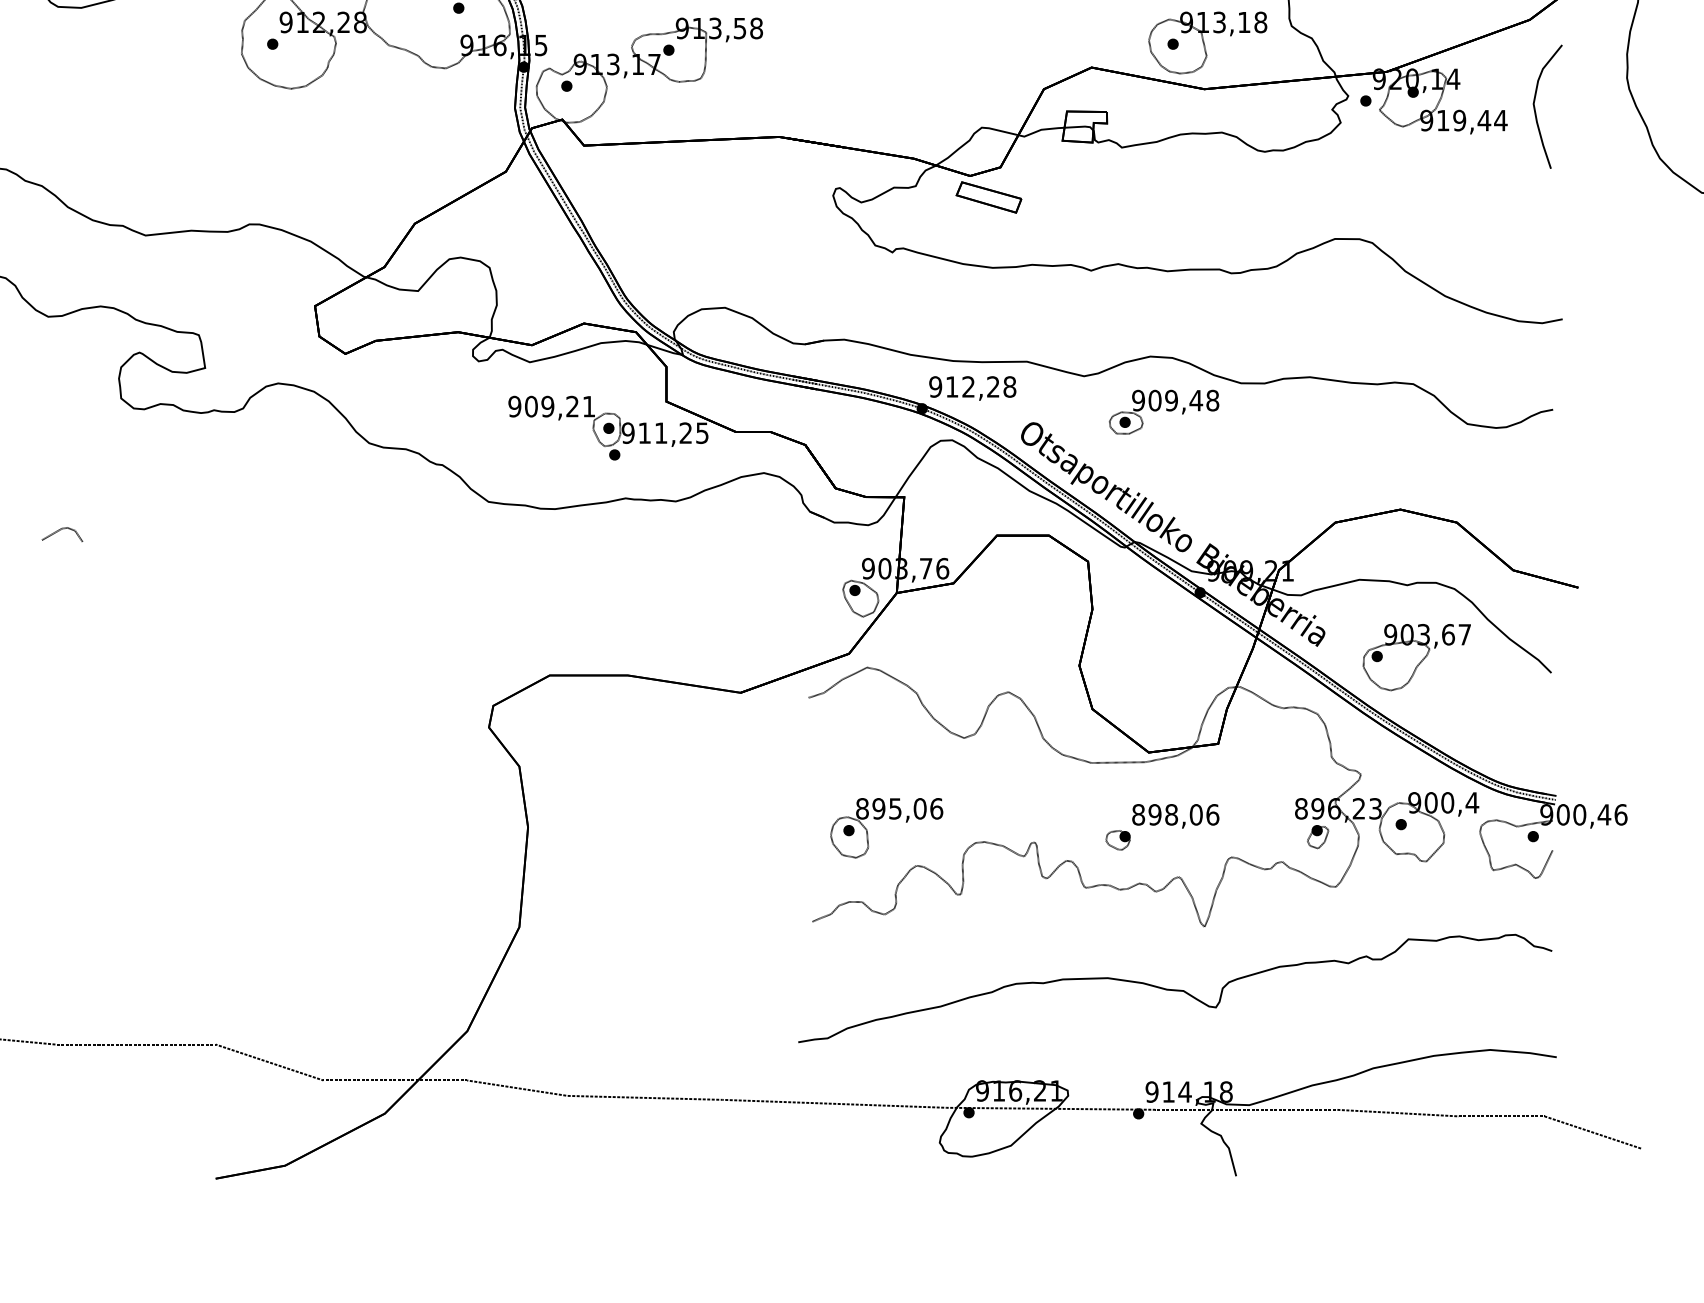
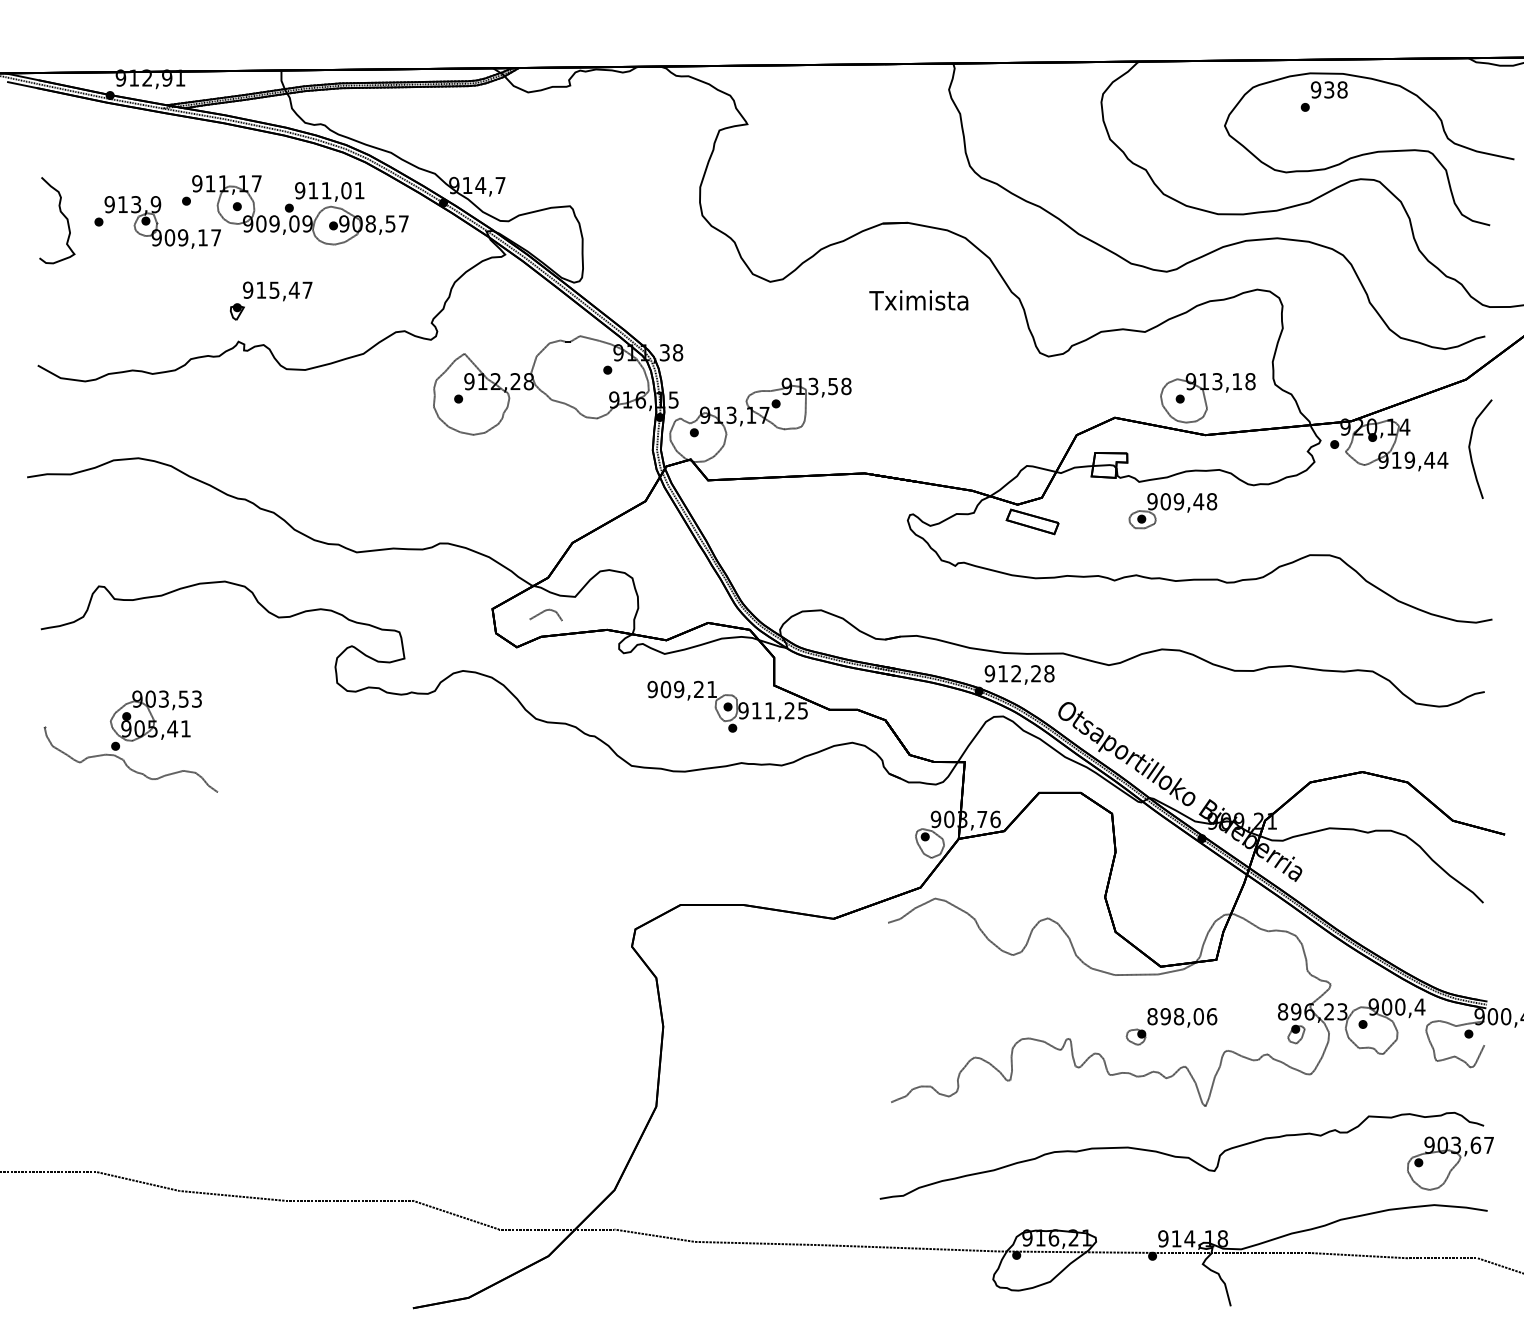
part: (1163, 412) -> (1172, 511), moved
line: (59, 531) -> (543, 612), moved
part: (1416, 657) -> (1450, 1163), moved
part: (891, 819) -> (954, 1020), removed

